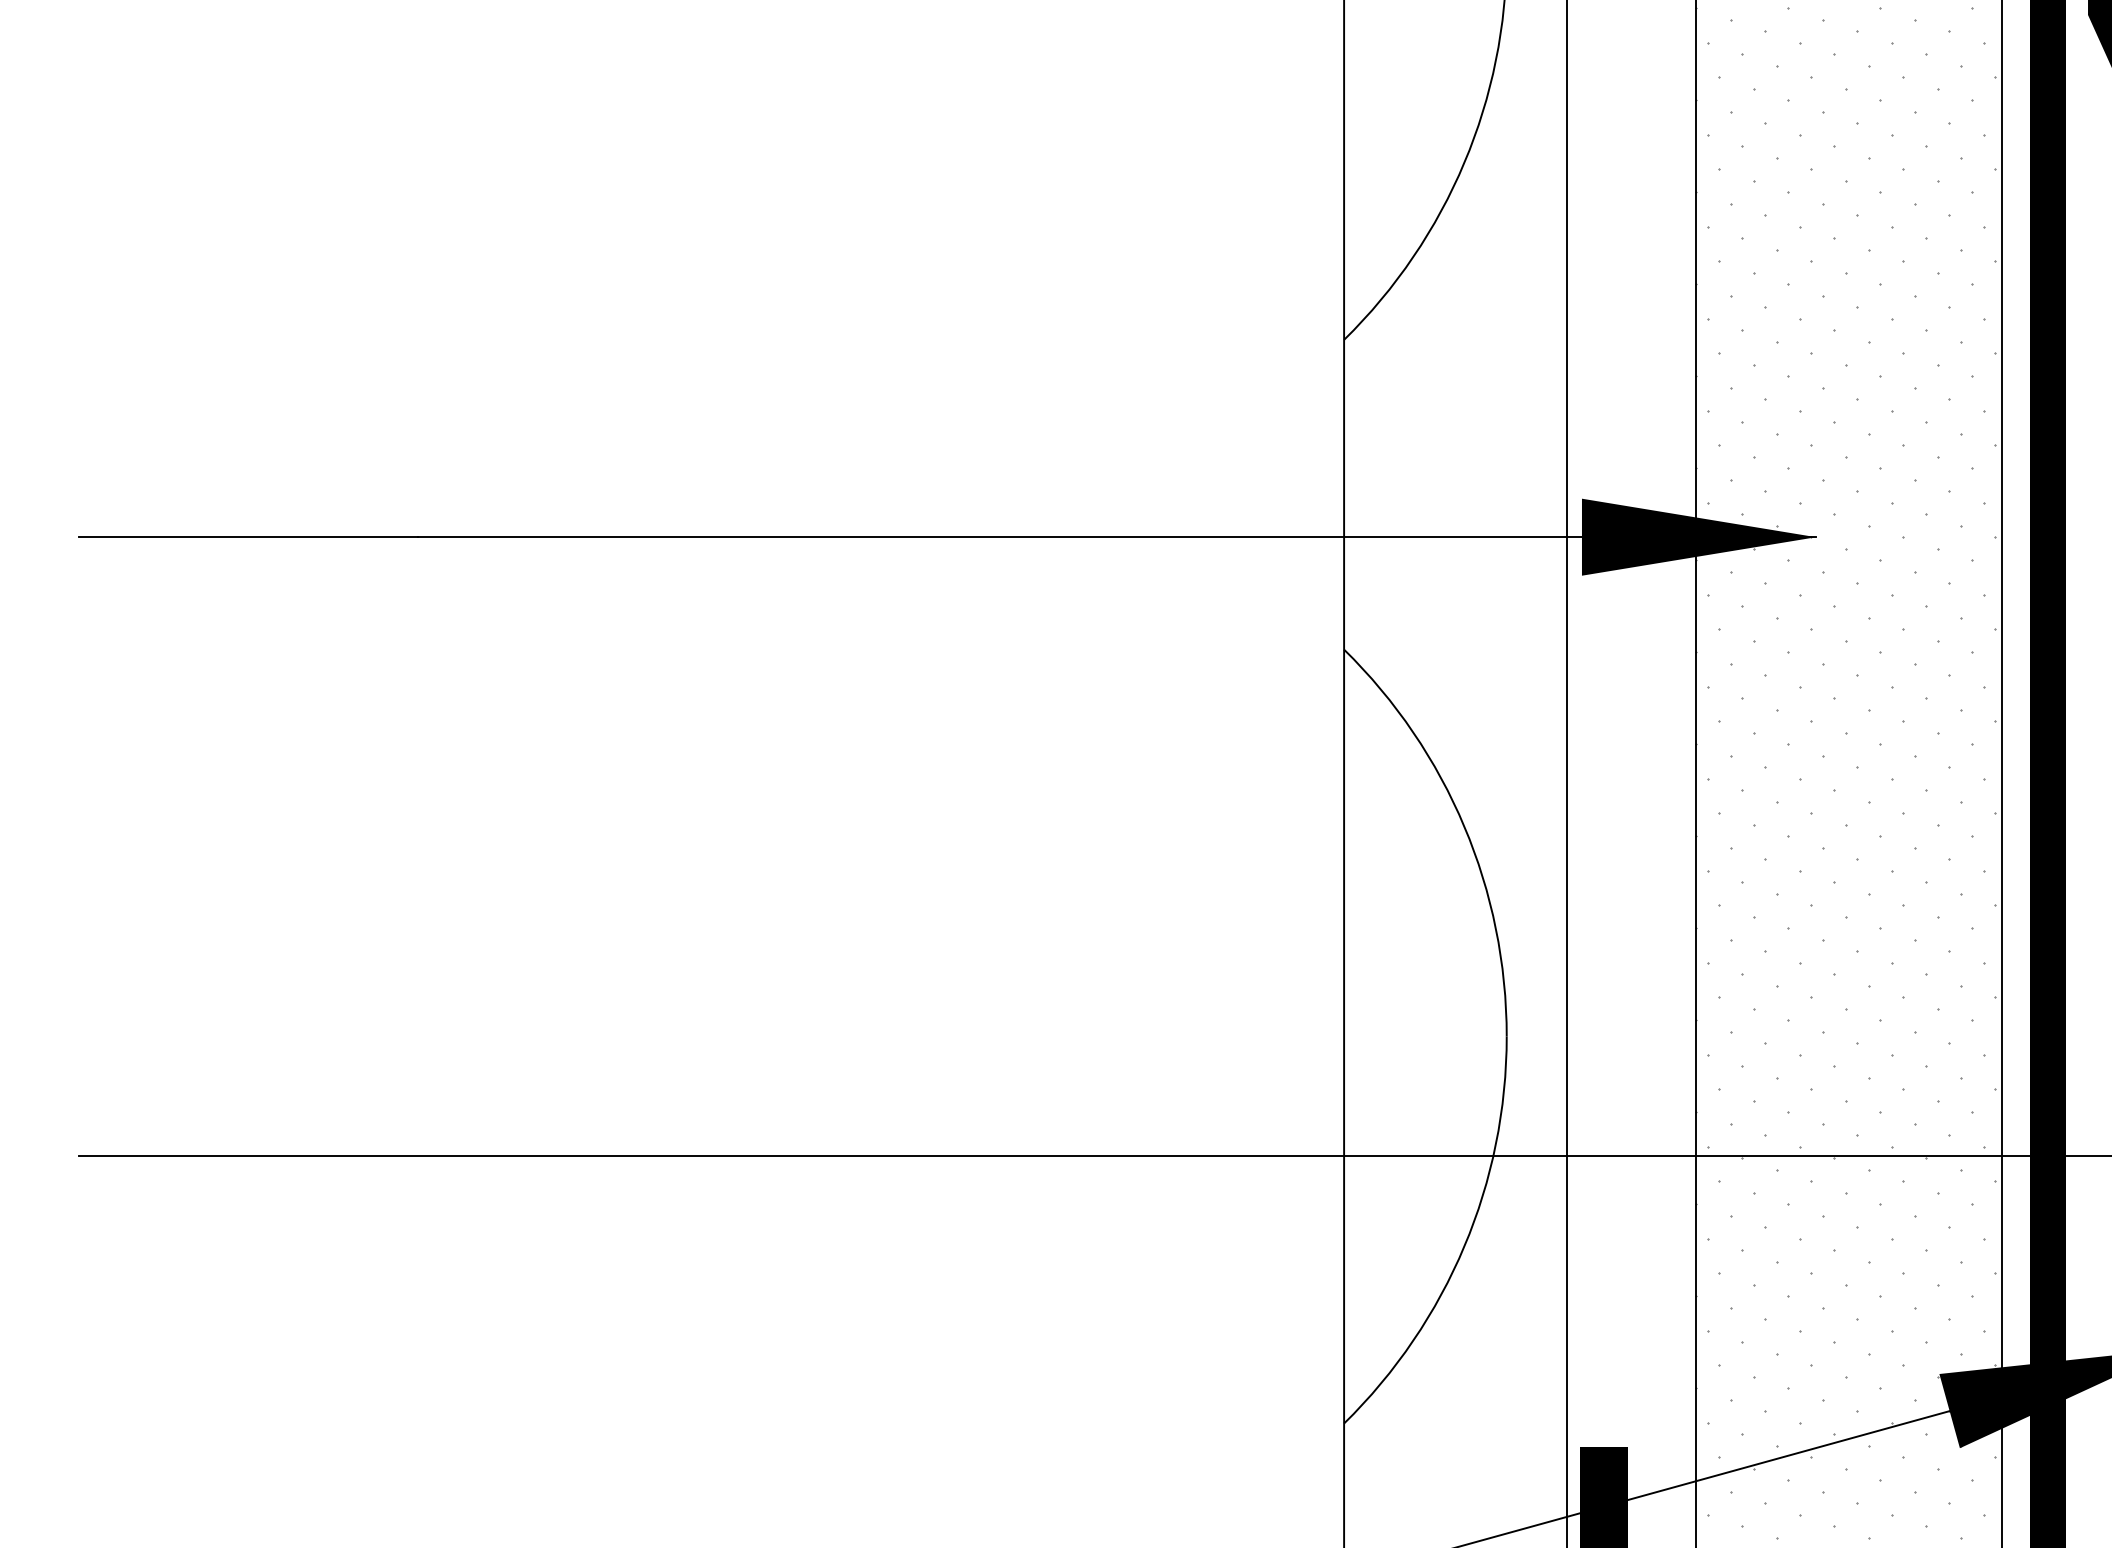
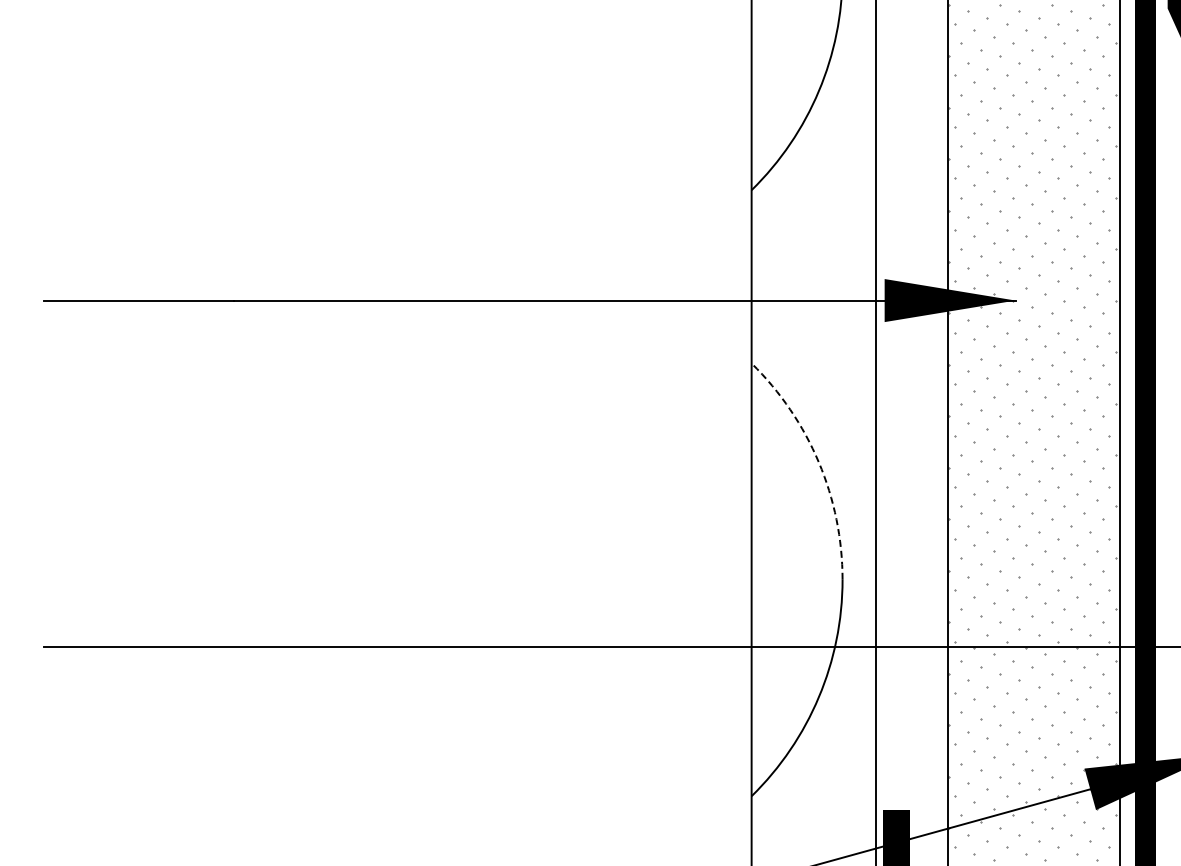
line: (1463, 826) -> (818, 462), solid -> dashed

